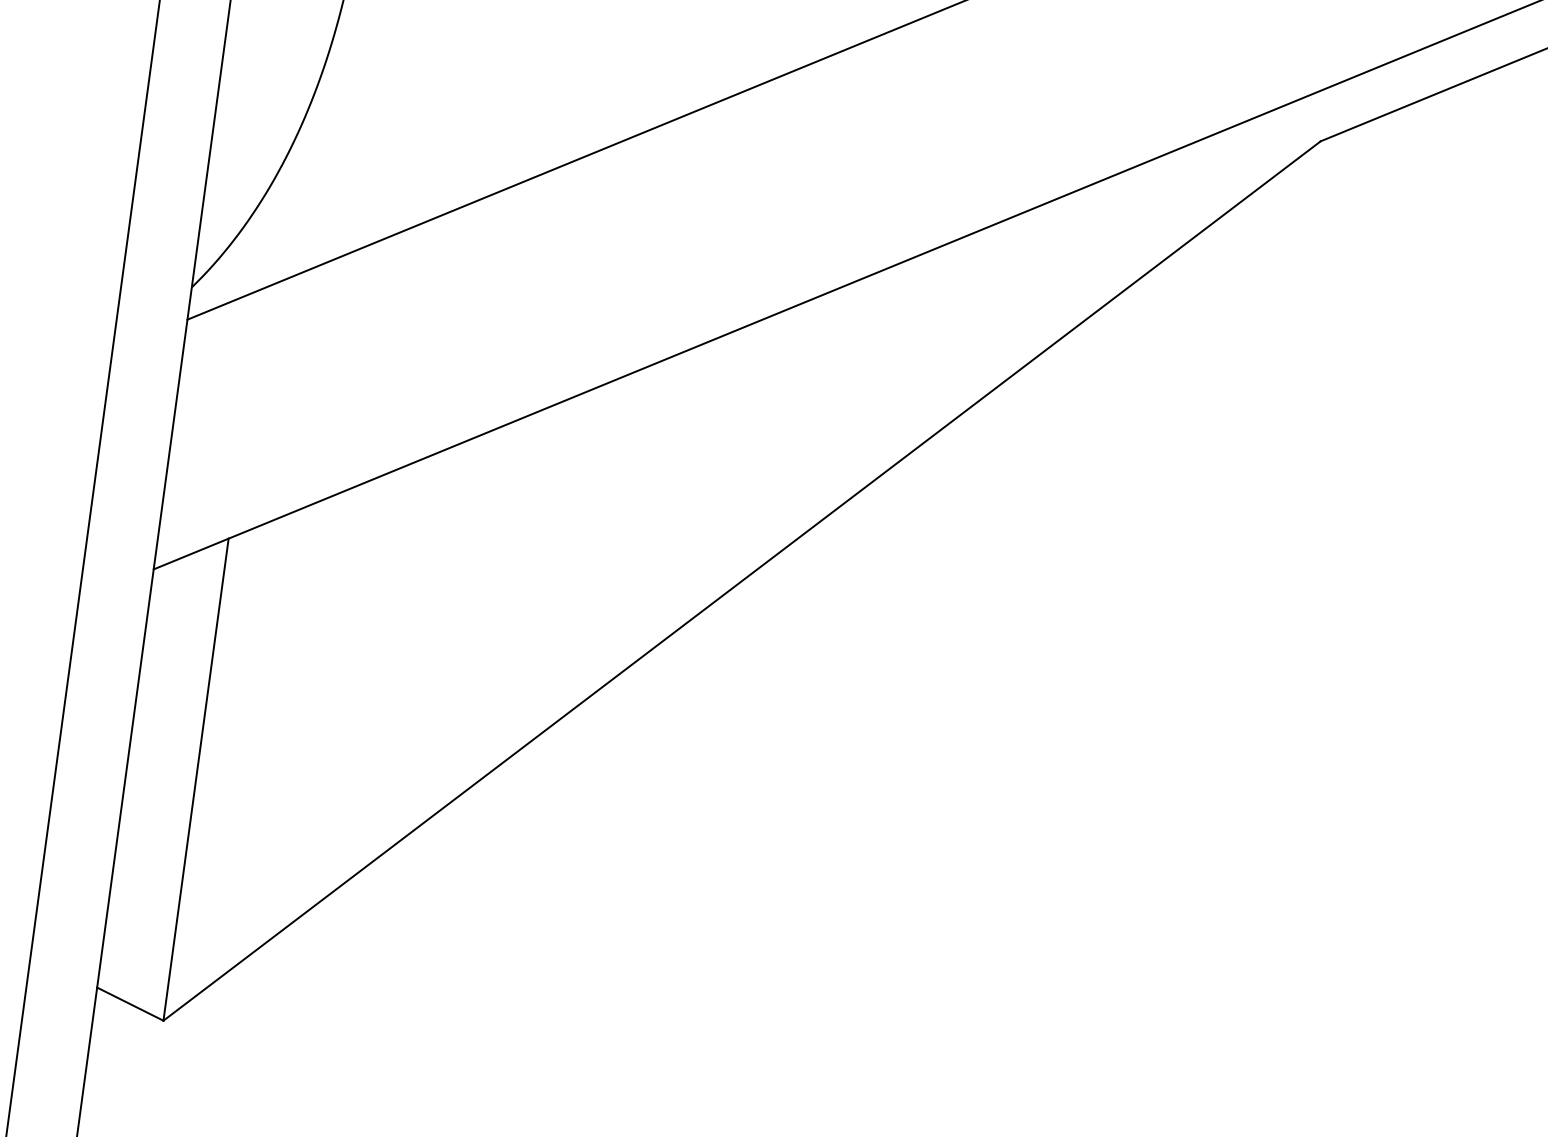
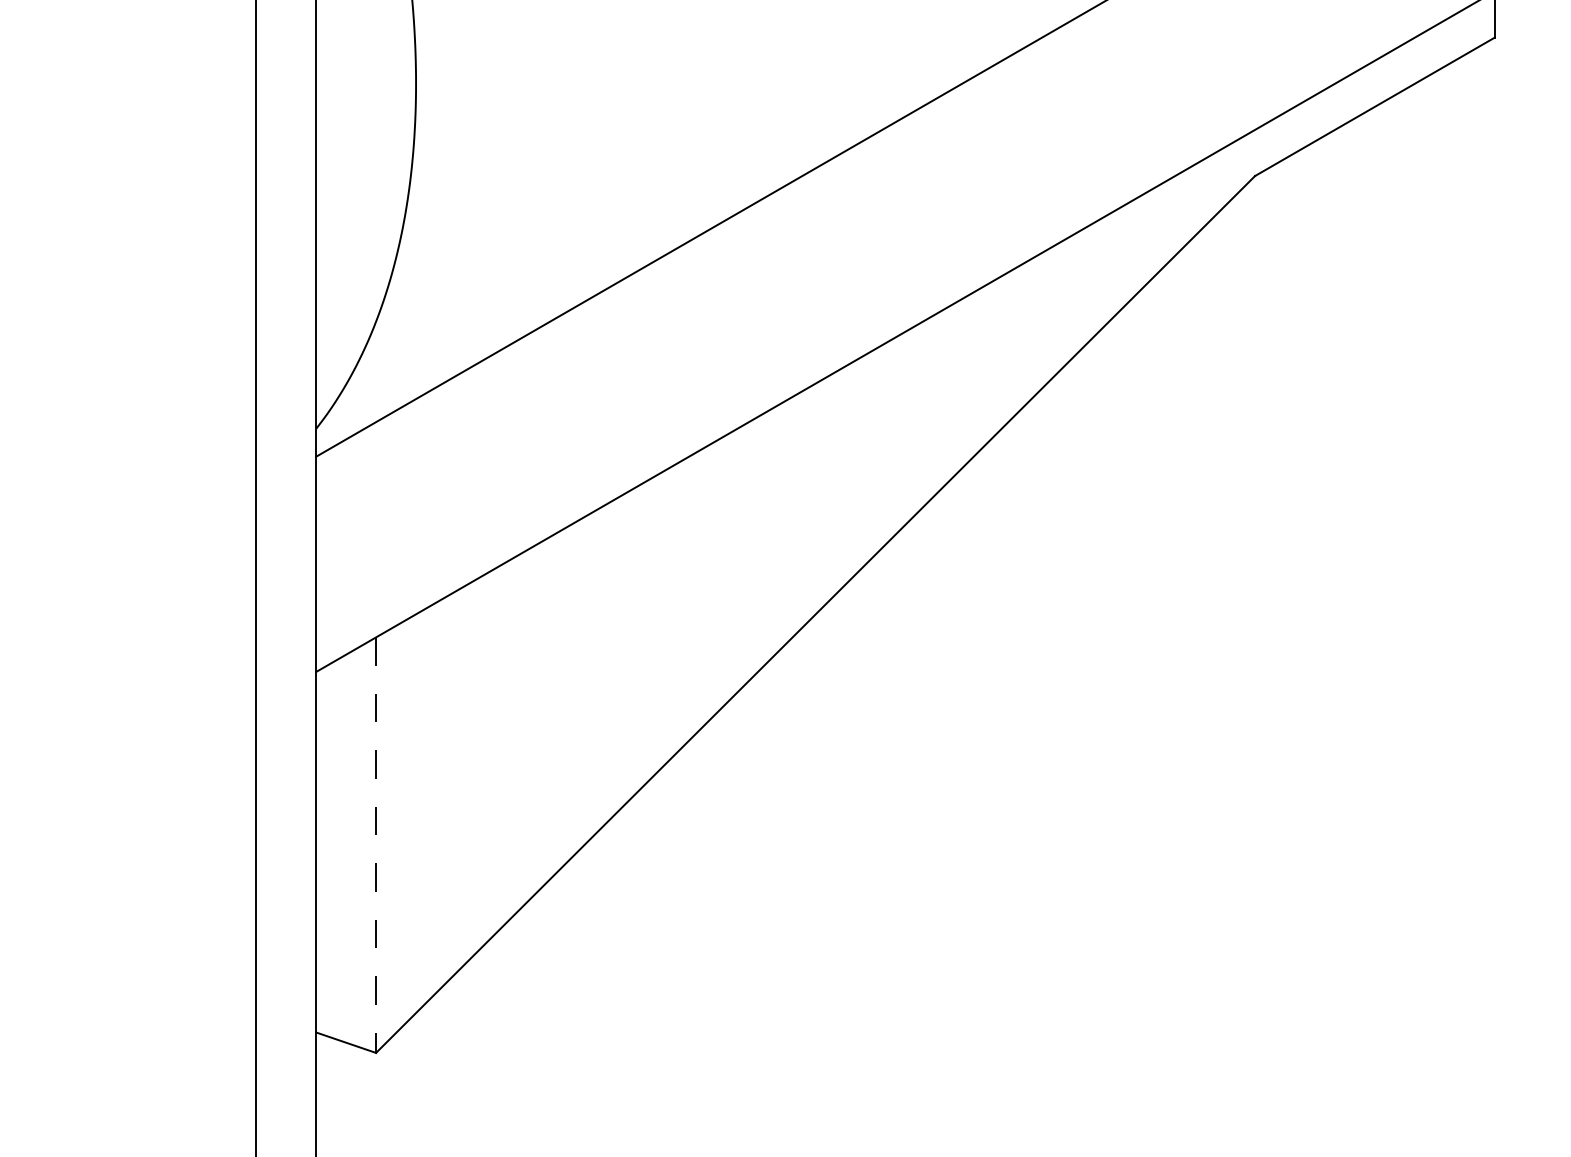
line: (196, 780) -> (376, 845), solid -> dashed

